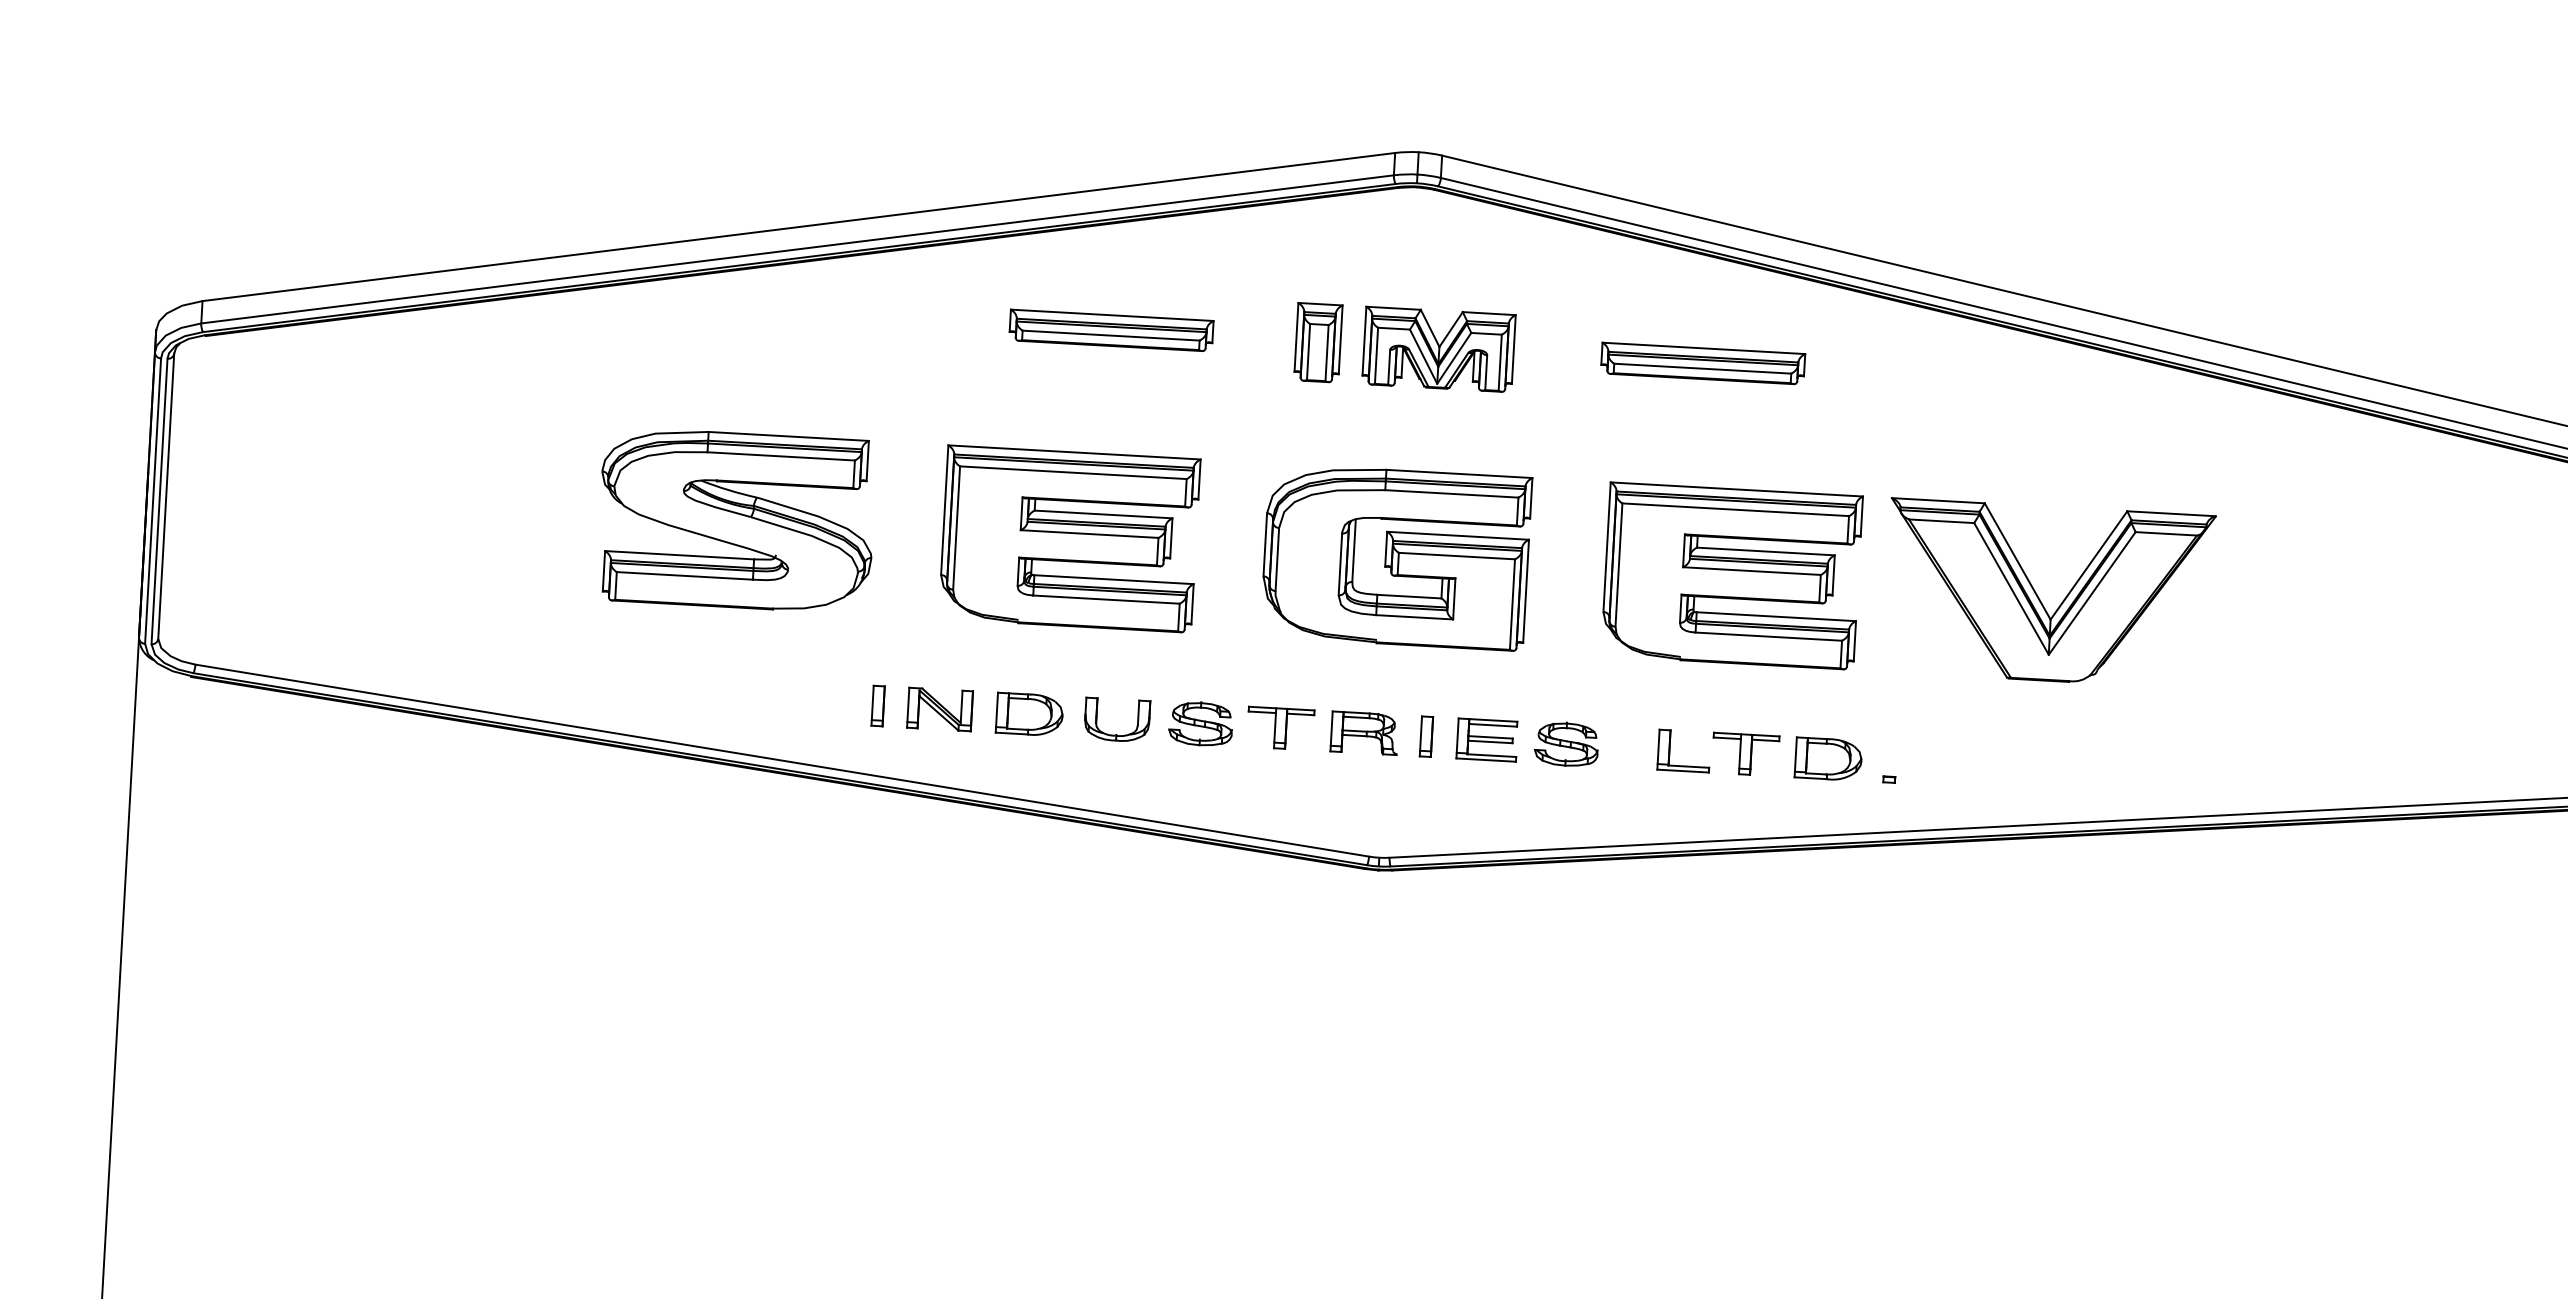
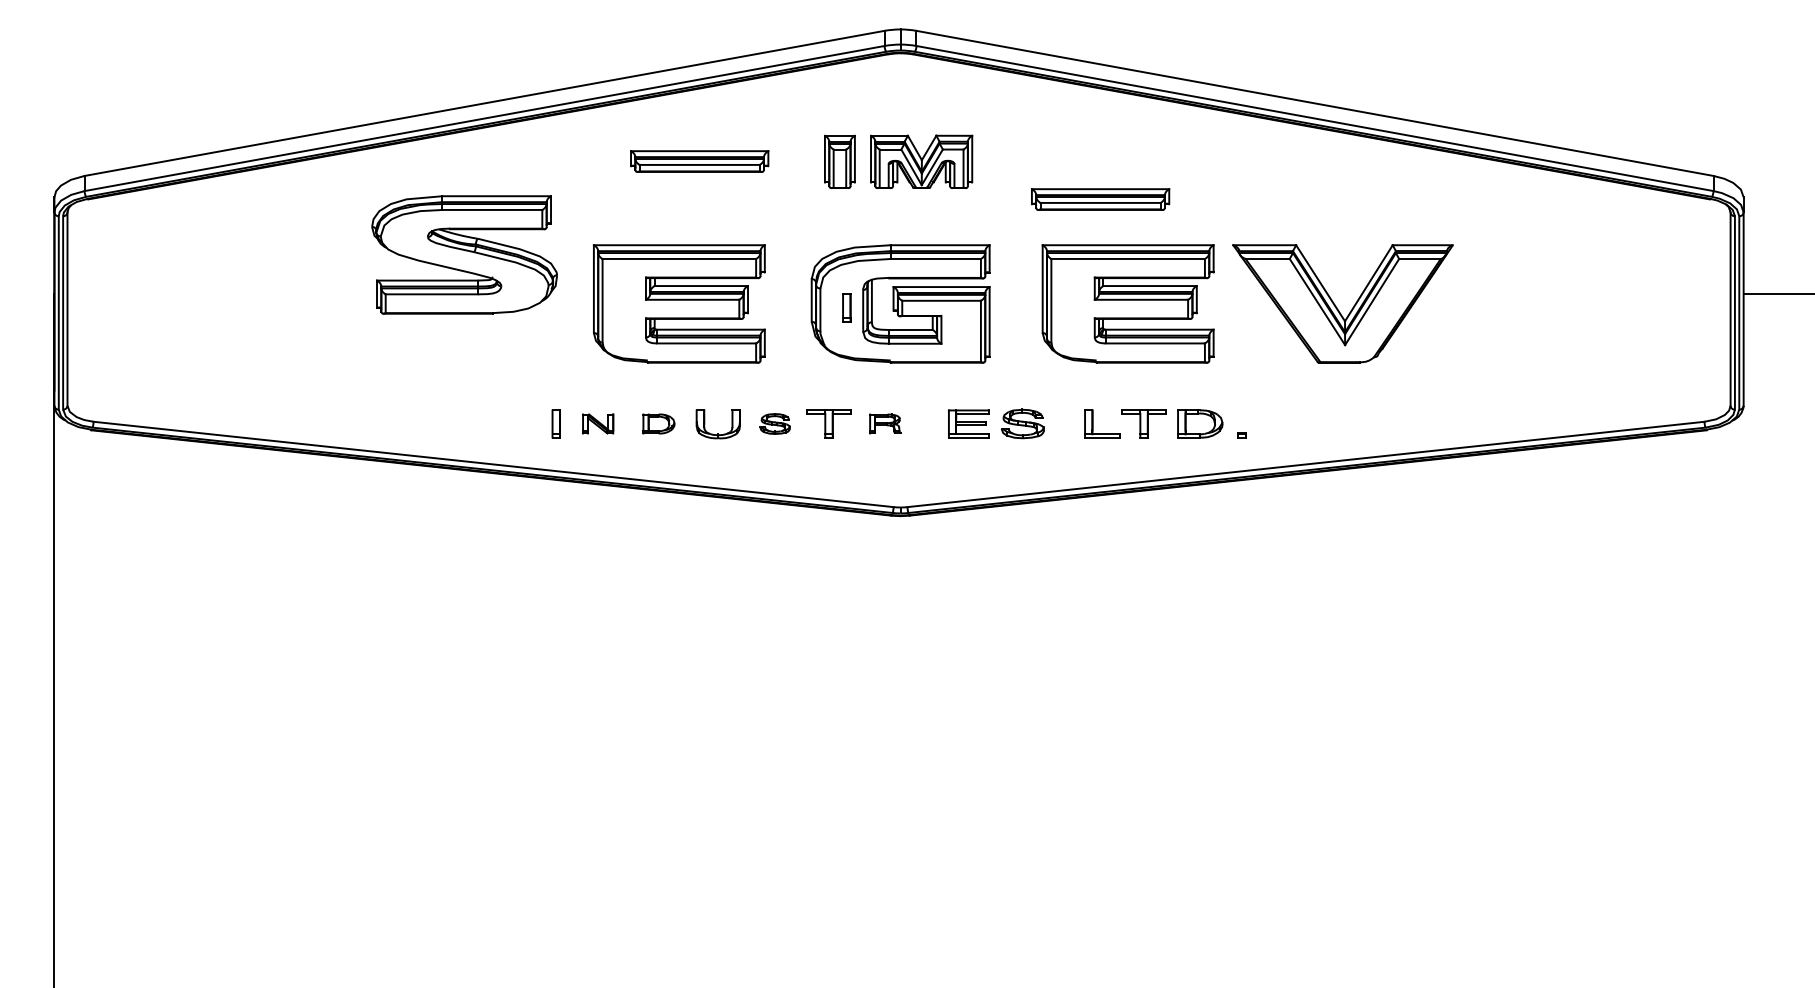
part: (1702, 363) -> (1100, 199), moved
part: (736, 519) -> (464, 254), moved
part: (938, 708) -> (597, 423), size x0.7
part: (1029, 713) -> (658, 423), size x0.7
part: (1201, 723) -> (775, 423), size x0.7
part: (1364, 732) -> (885, 423), size x0.7
part: (1426, 735) -> (846, 307), moved

